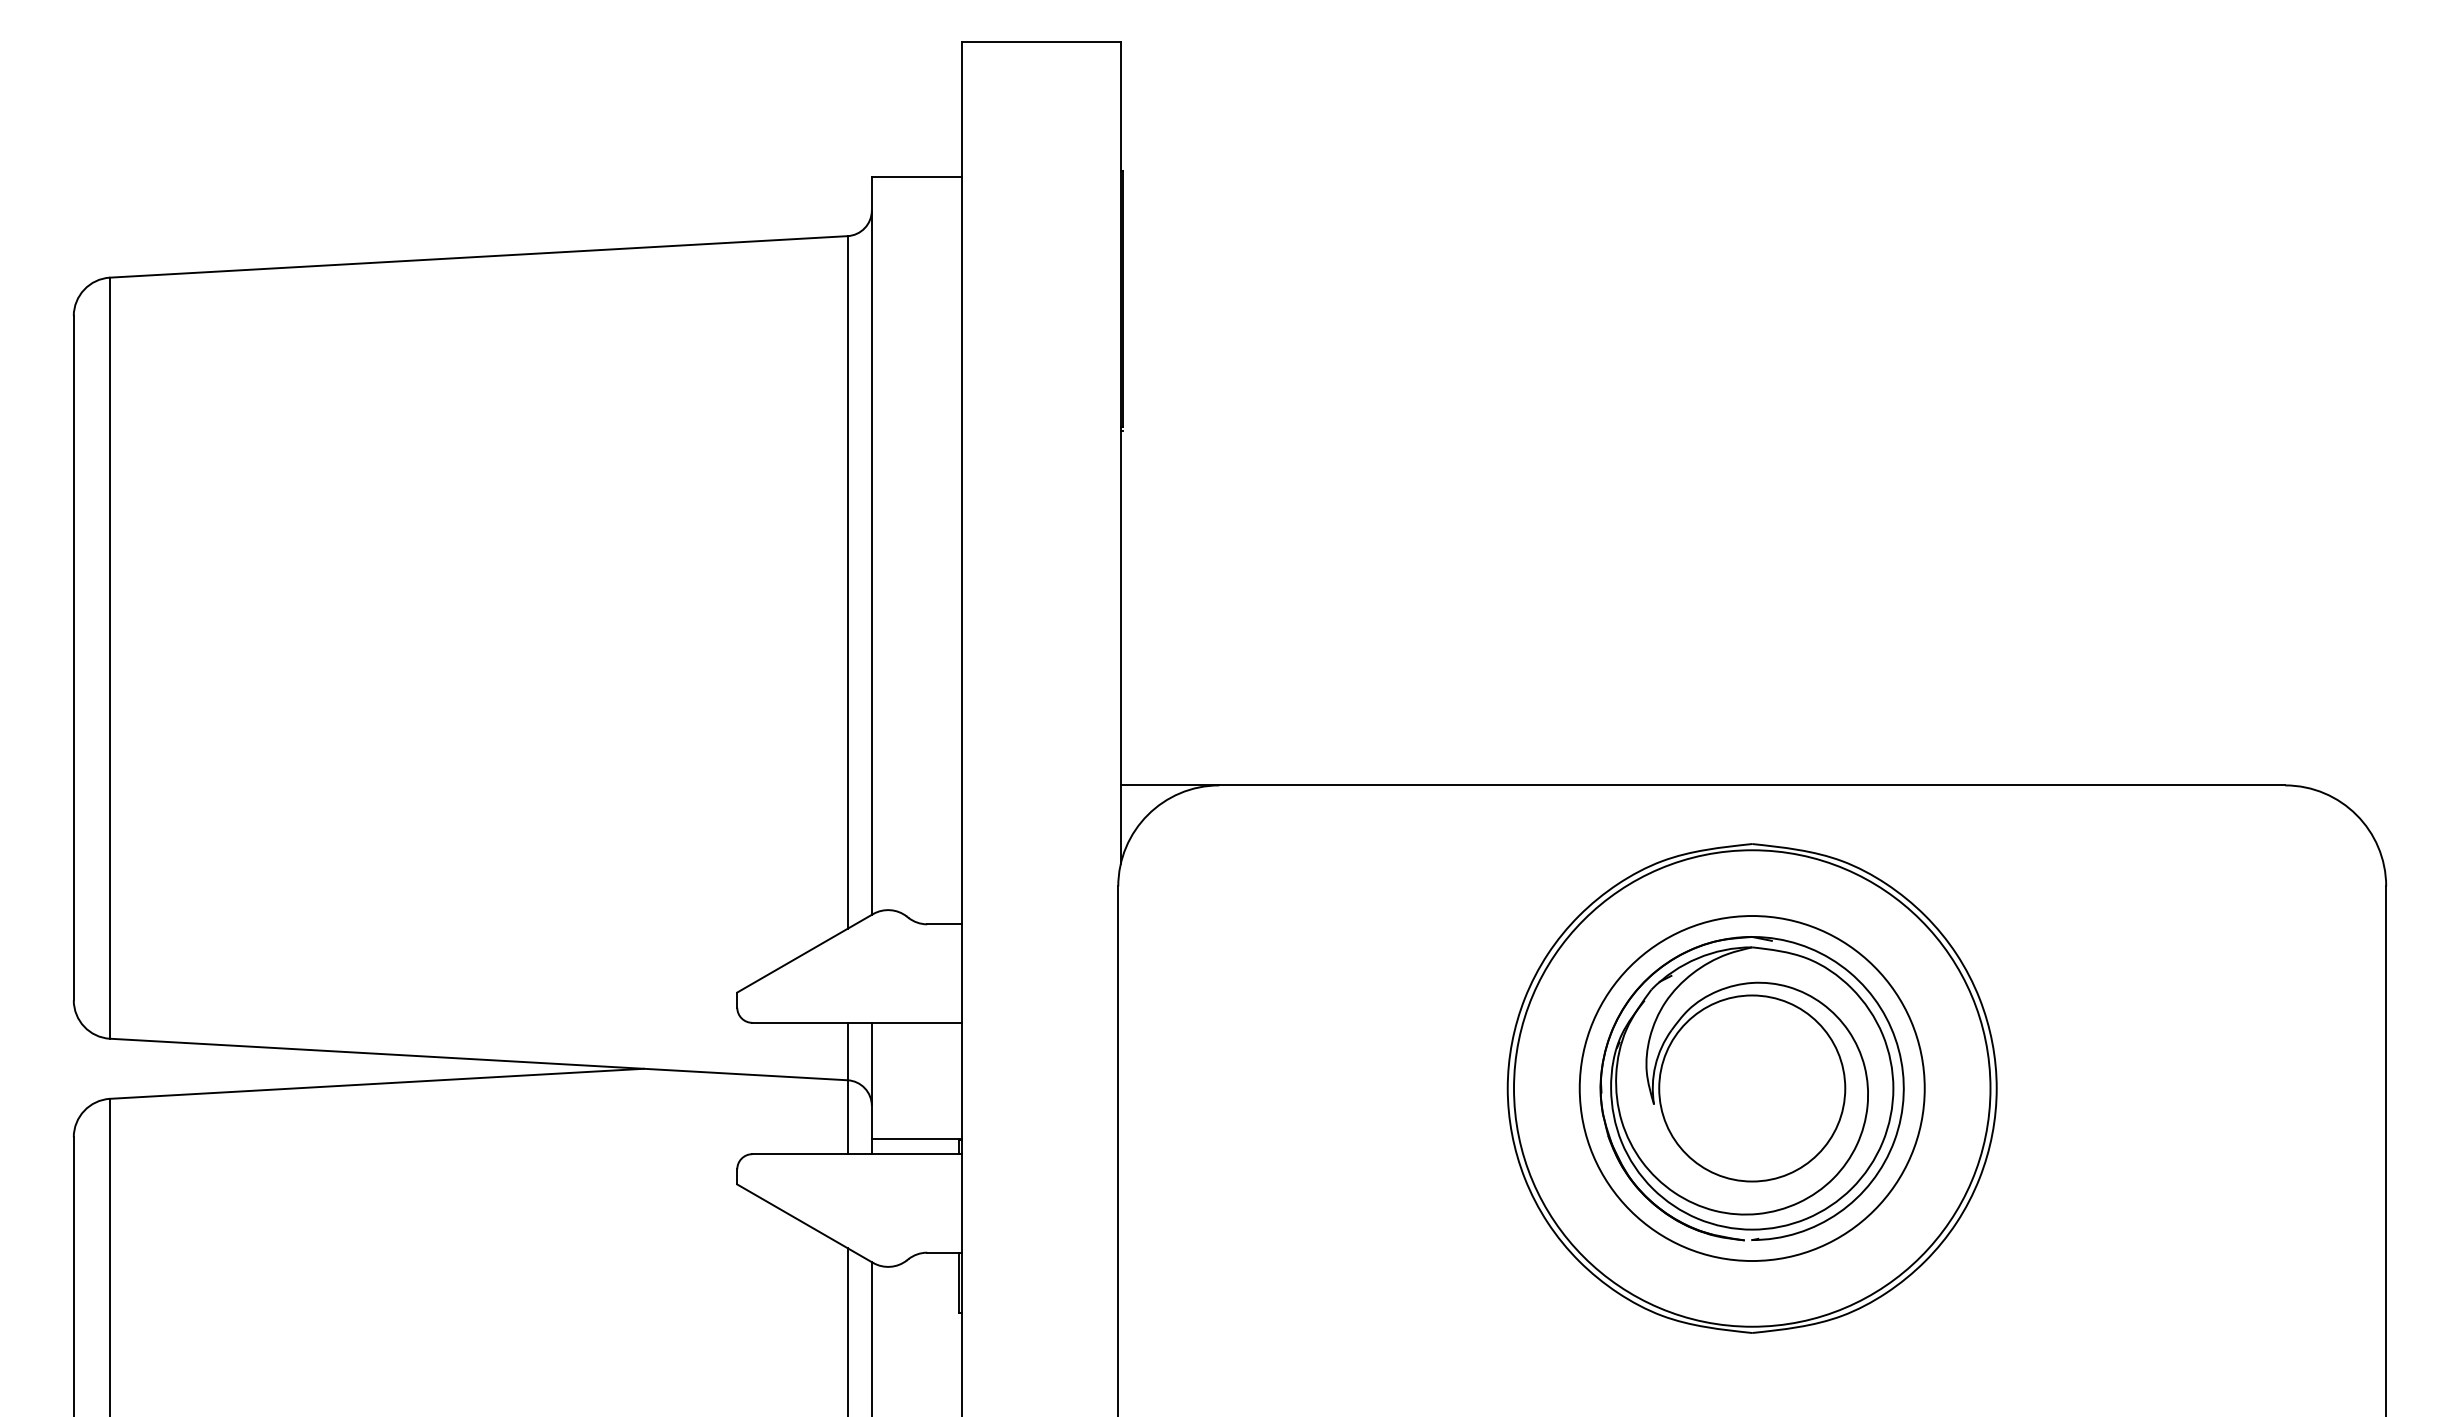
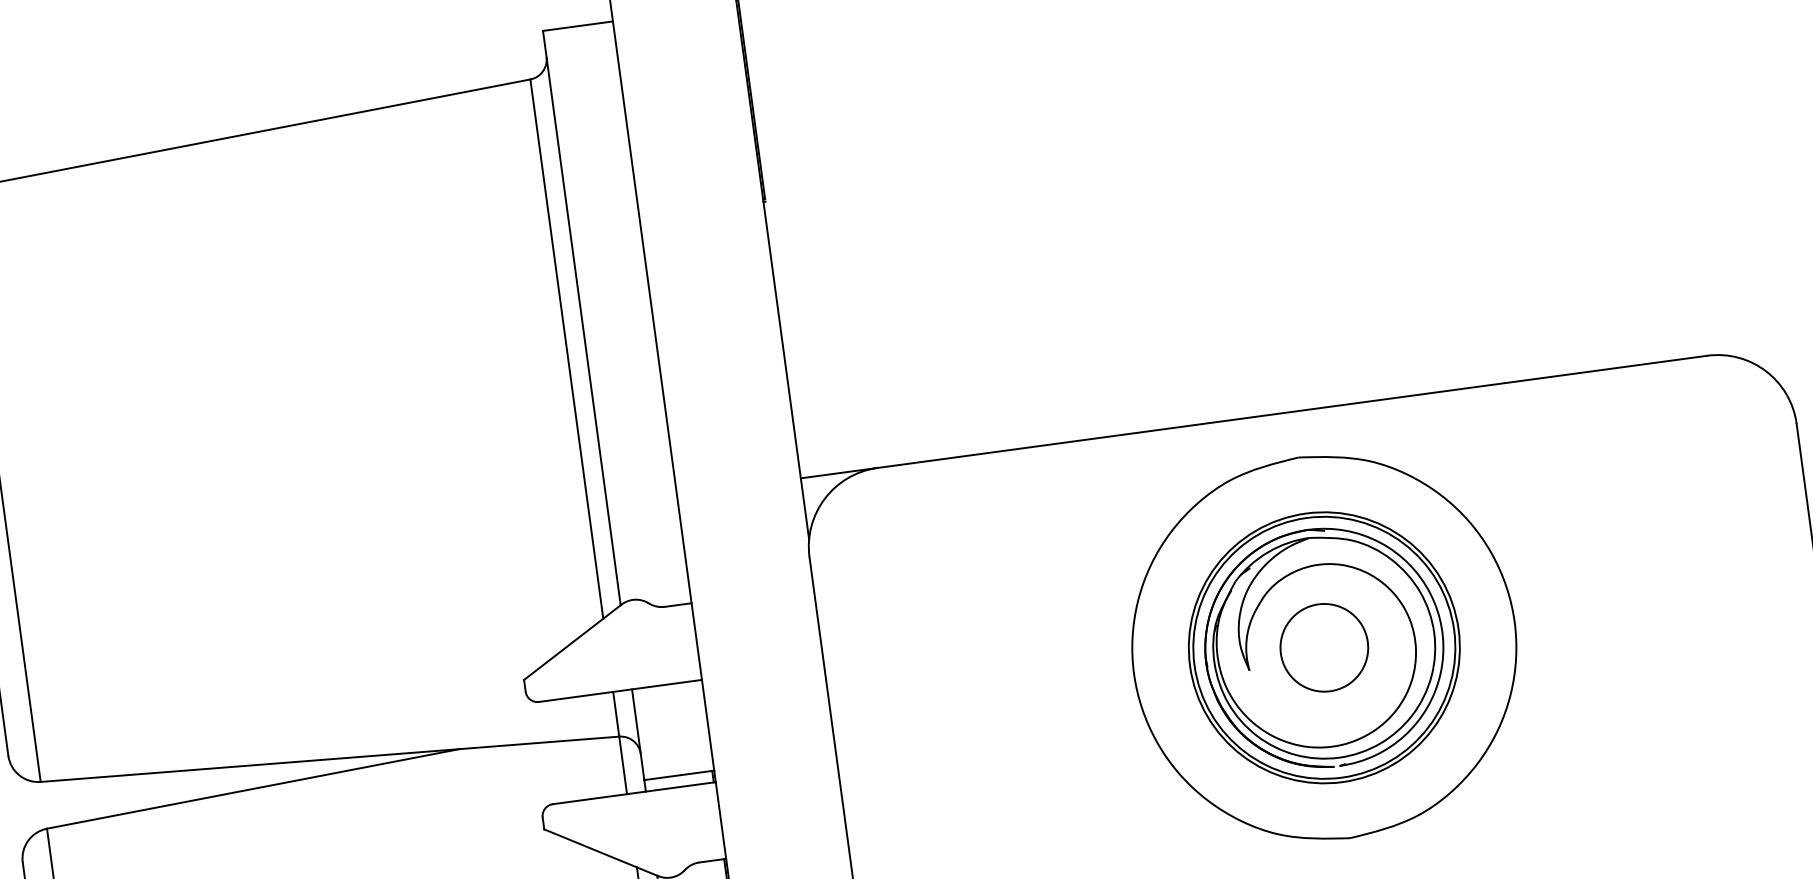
circle: (1752, 1088) -> (1324, 647), size x0.6
circle: (1752, 1088) -> (1324, 647), size x0.7

